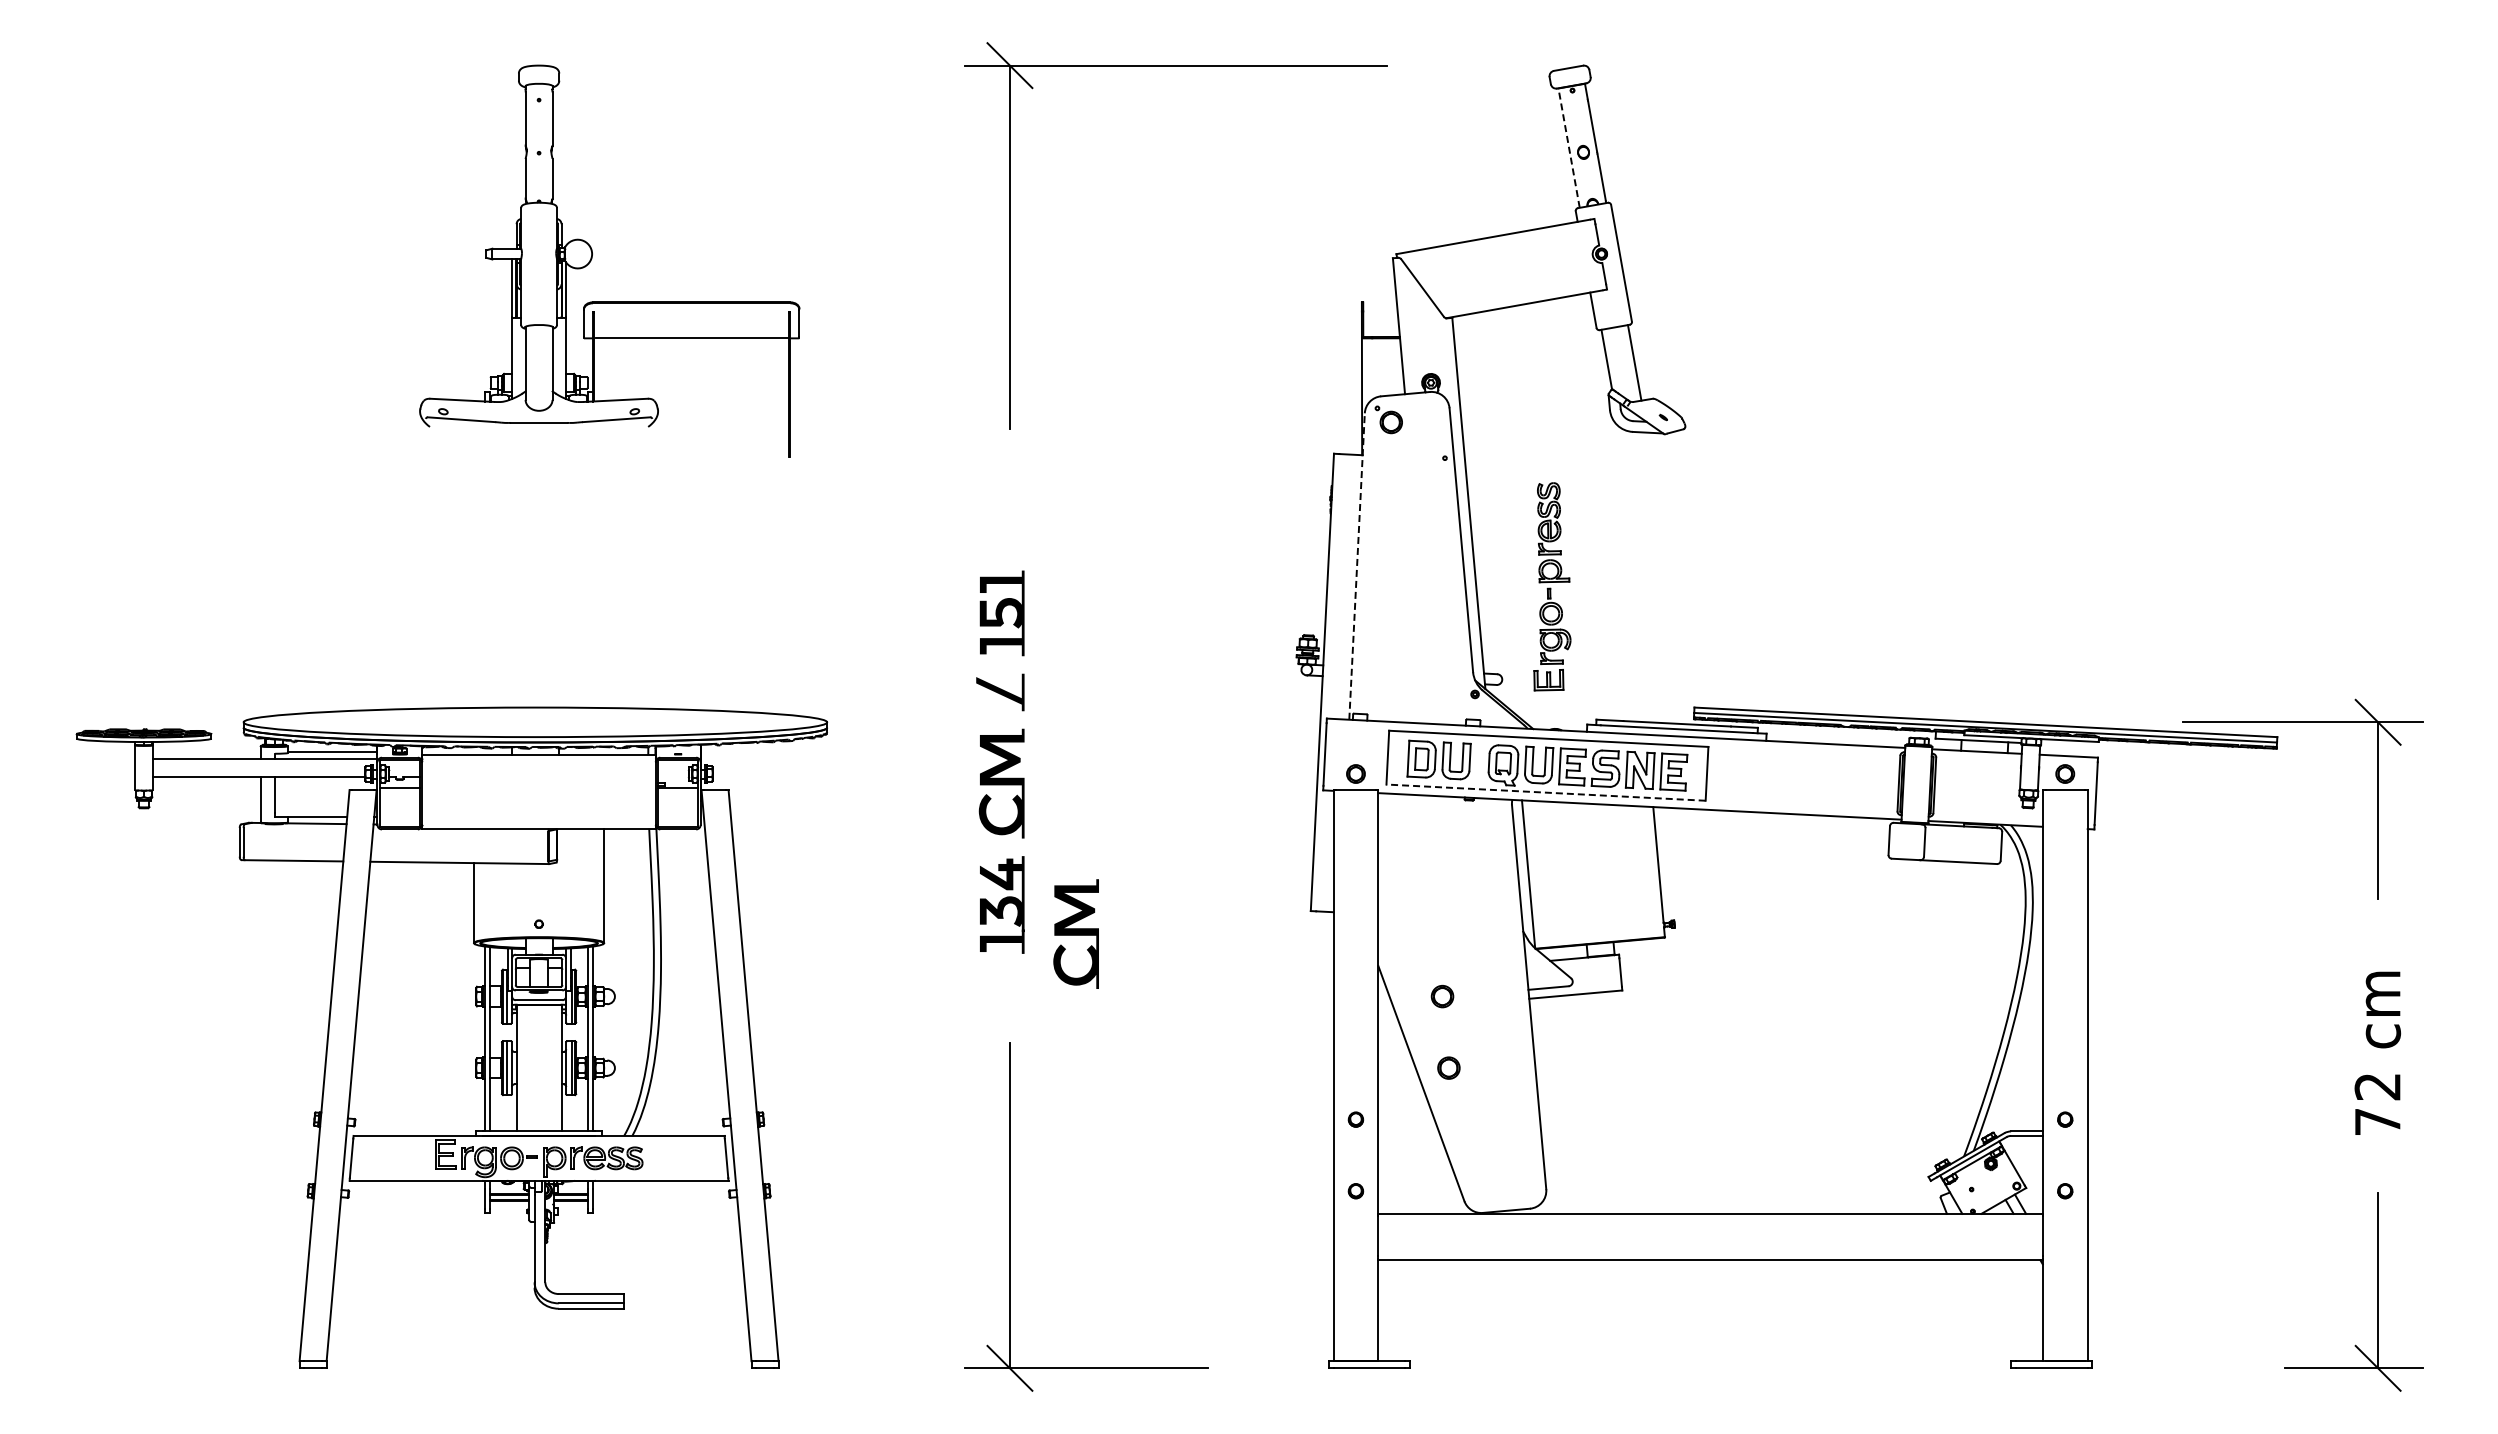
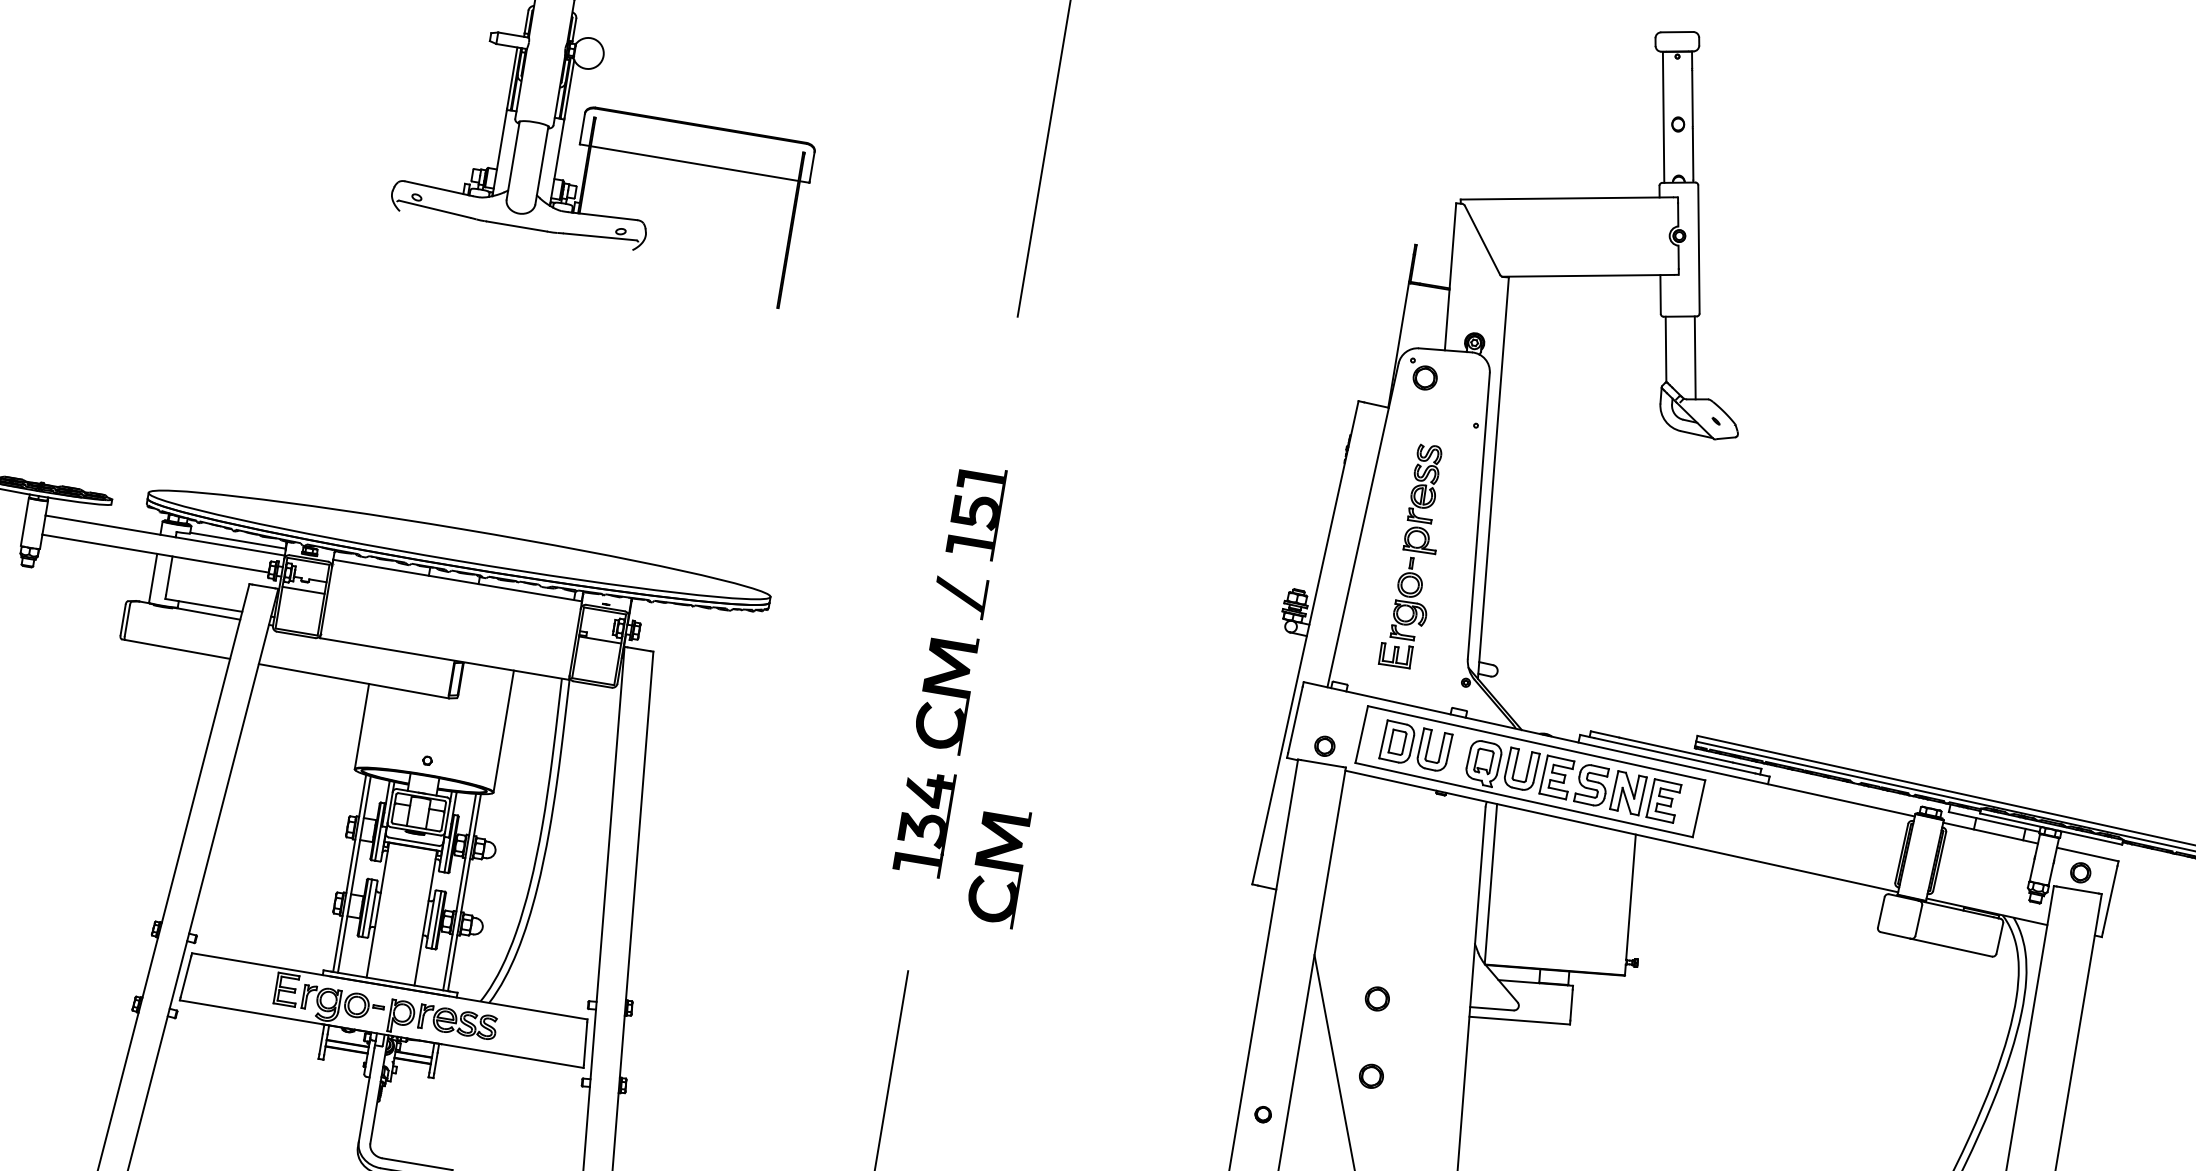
line: (1569, 148) -> (1663, 117), dashed -> solid
line: (1357, 566) -> (1363, 525), dashed -> solid
part: (1552, 586) -> (1416, 556), moved
line: (1546, 792) -> (1524, 800), dashed -> solid

